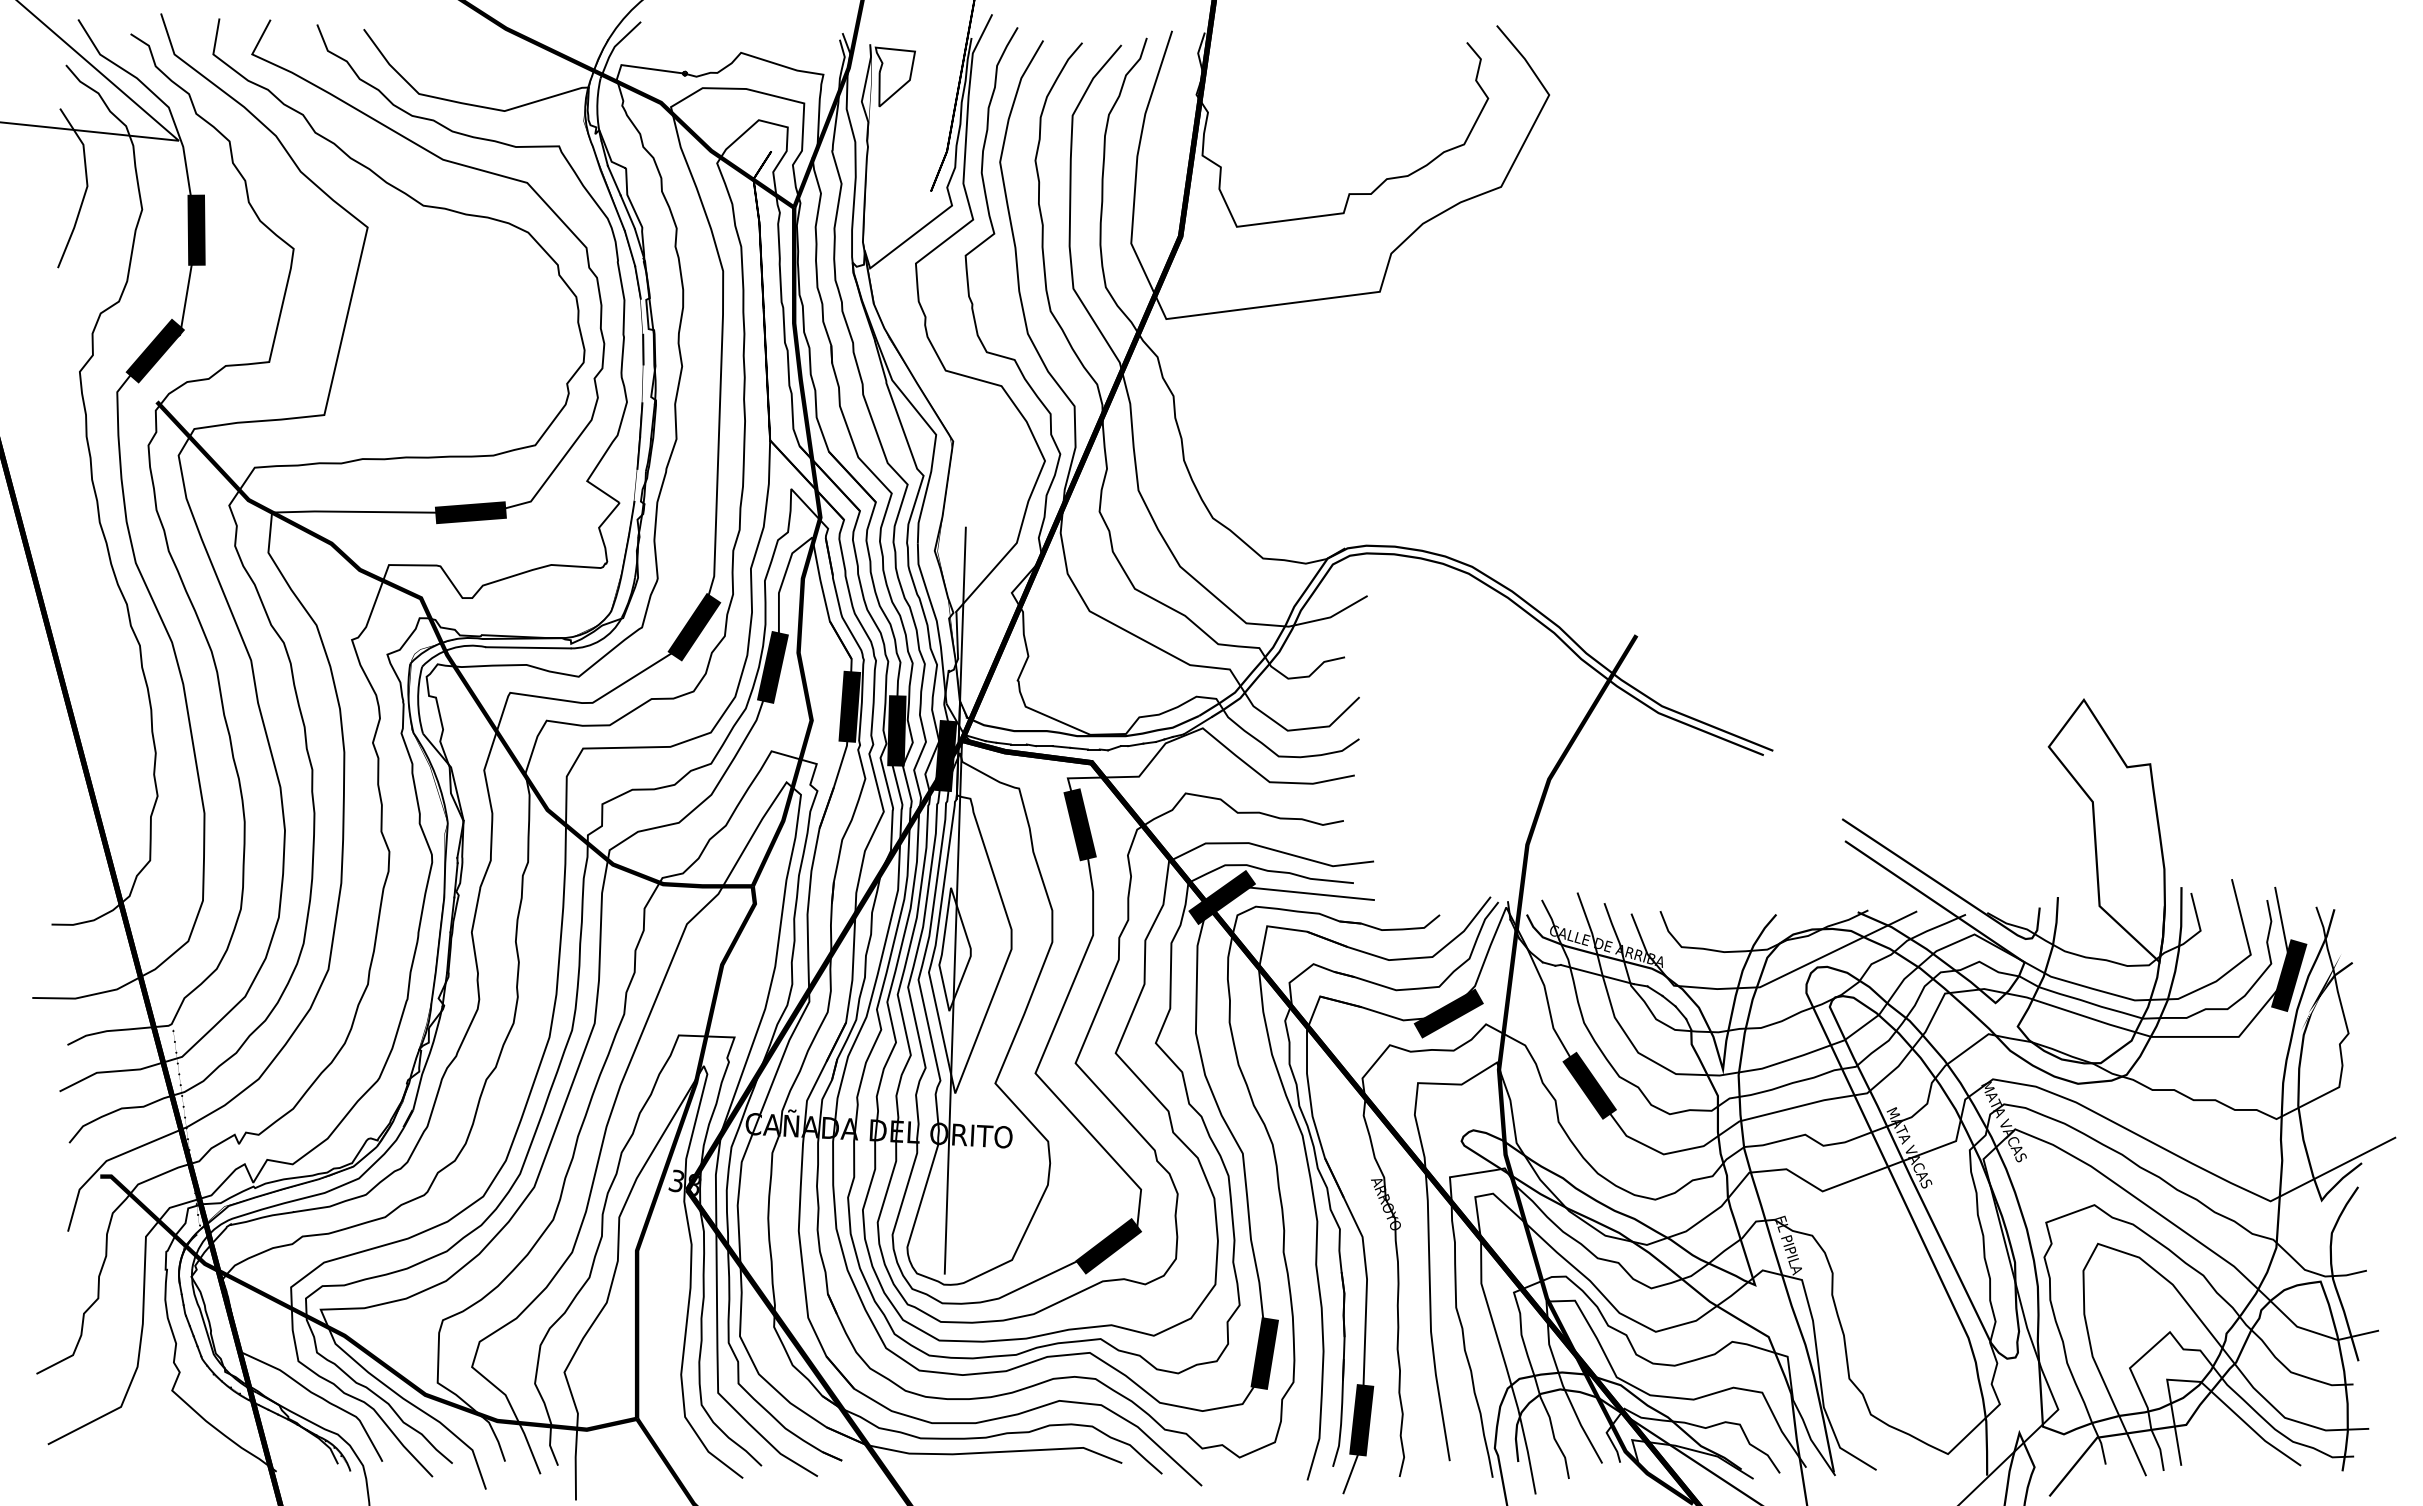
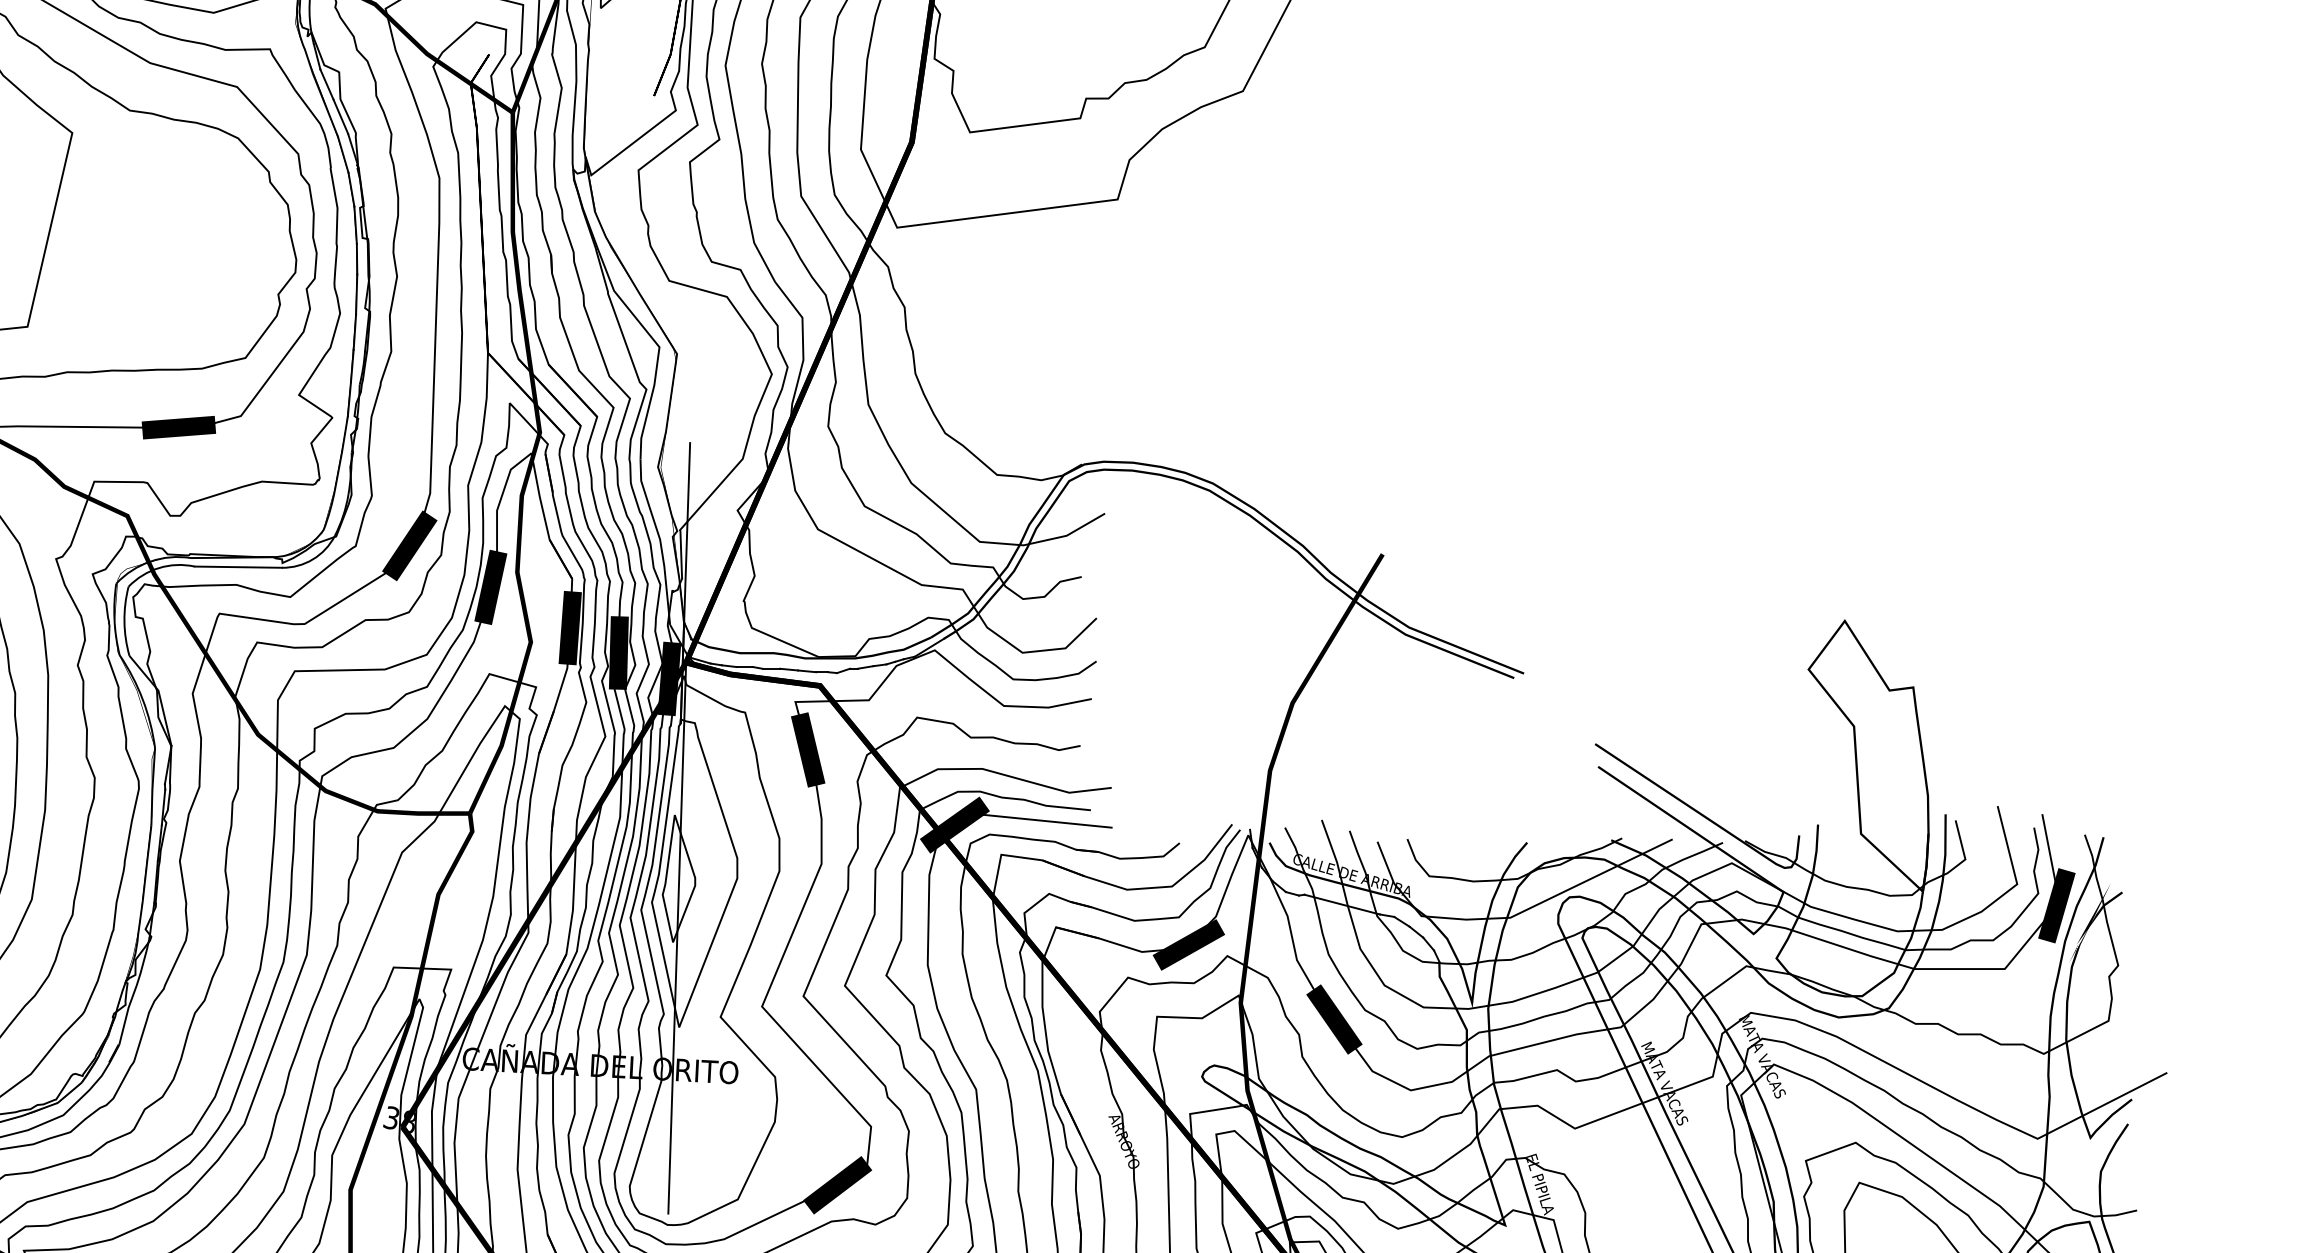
line: (641, 316) -> (355, 224), added
line: (642, 383) -> (356, 294), added
line: (635, 484) -> (348, 398), added

